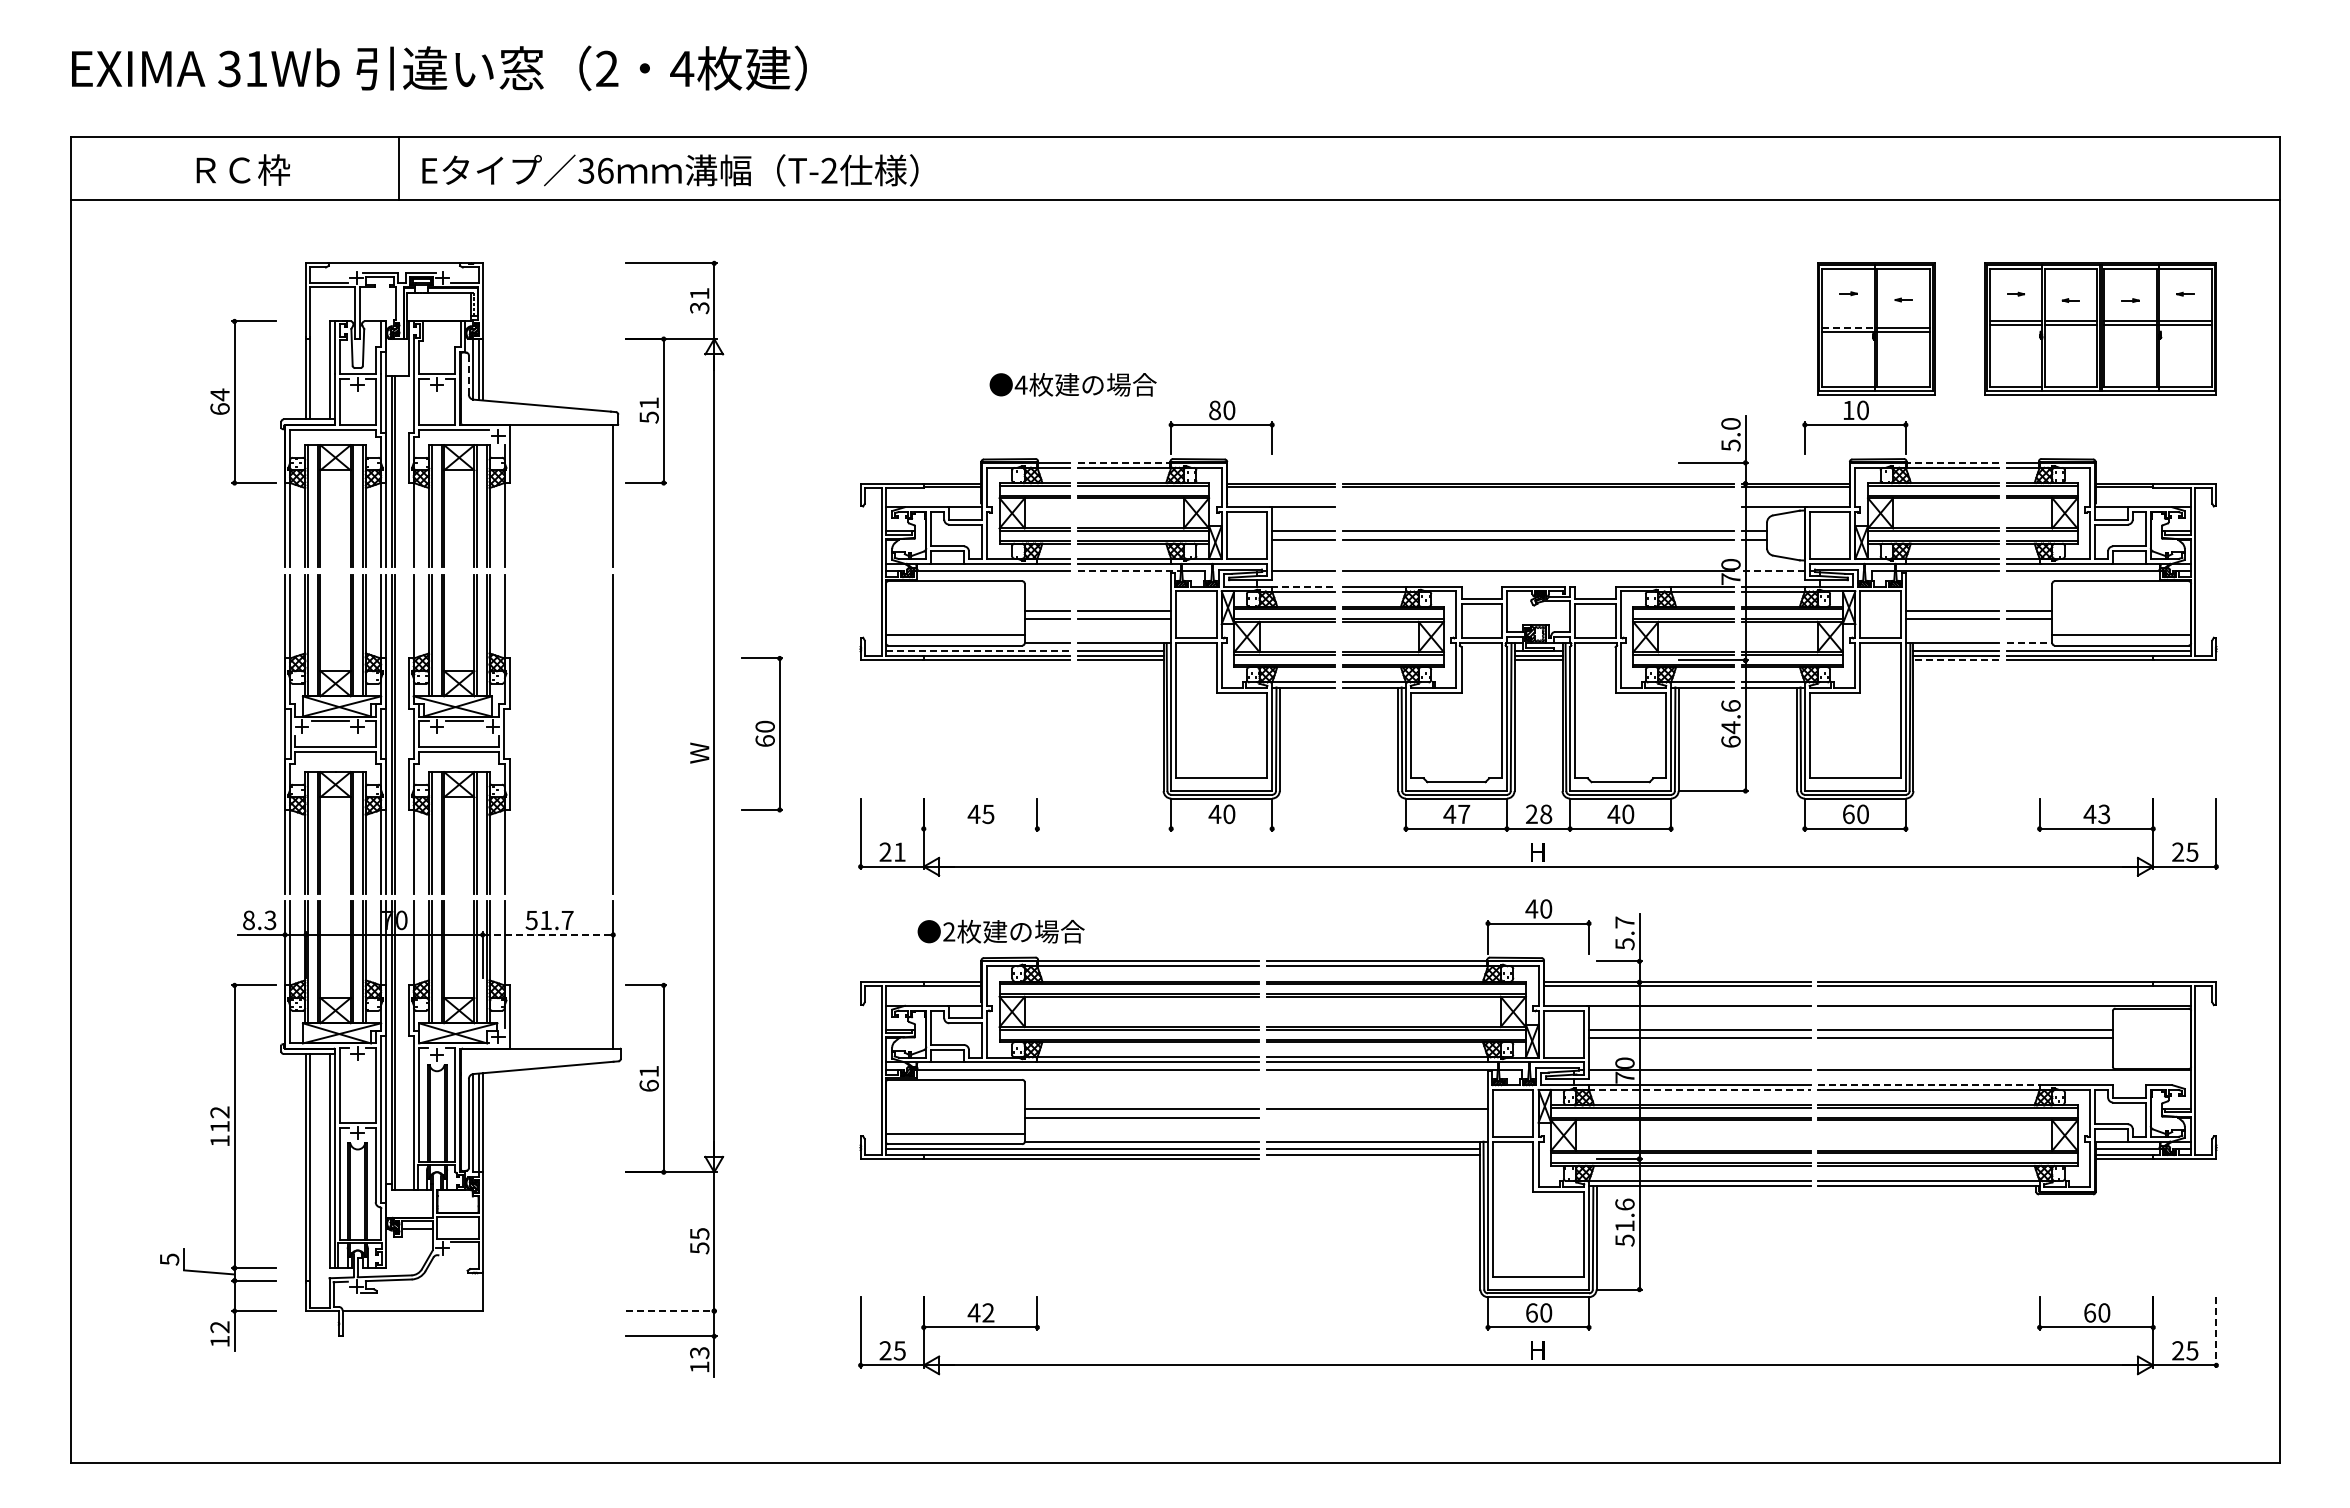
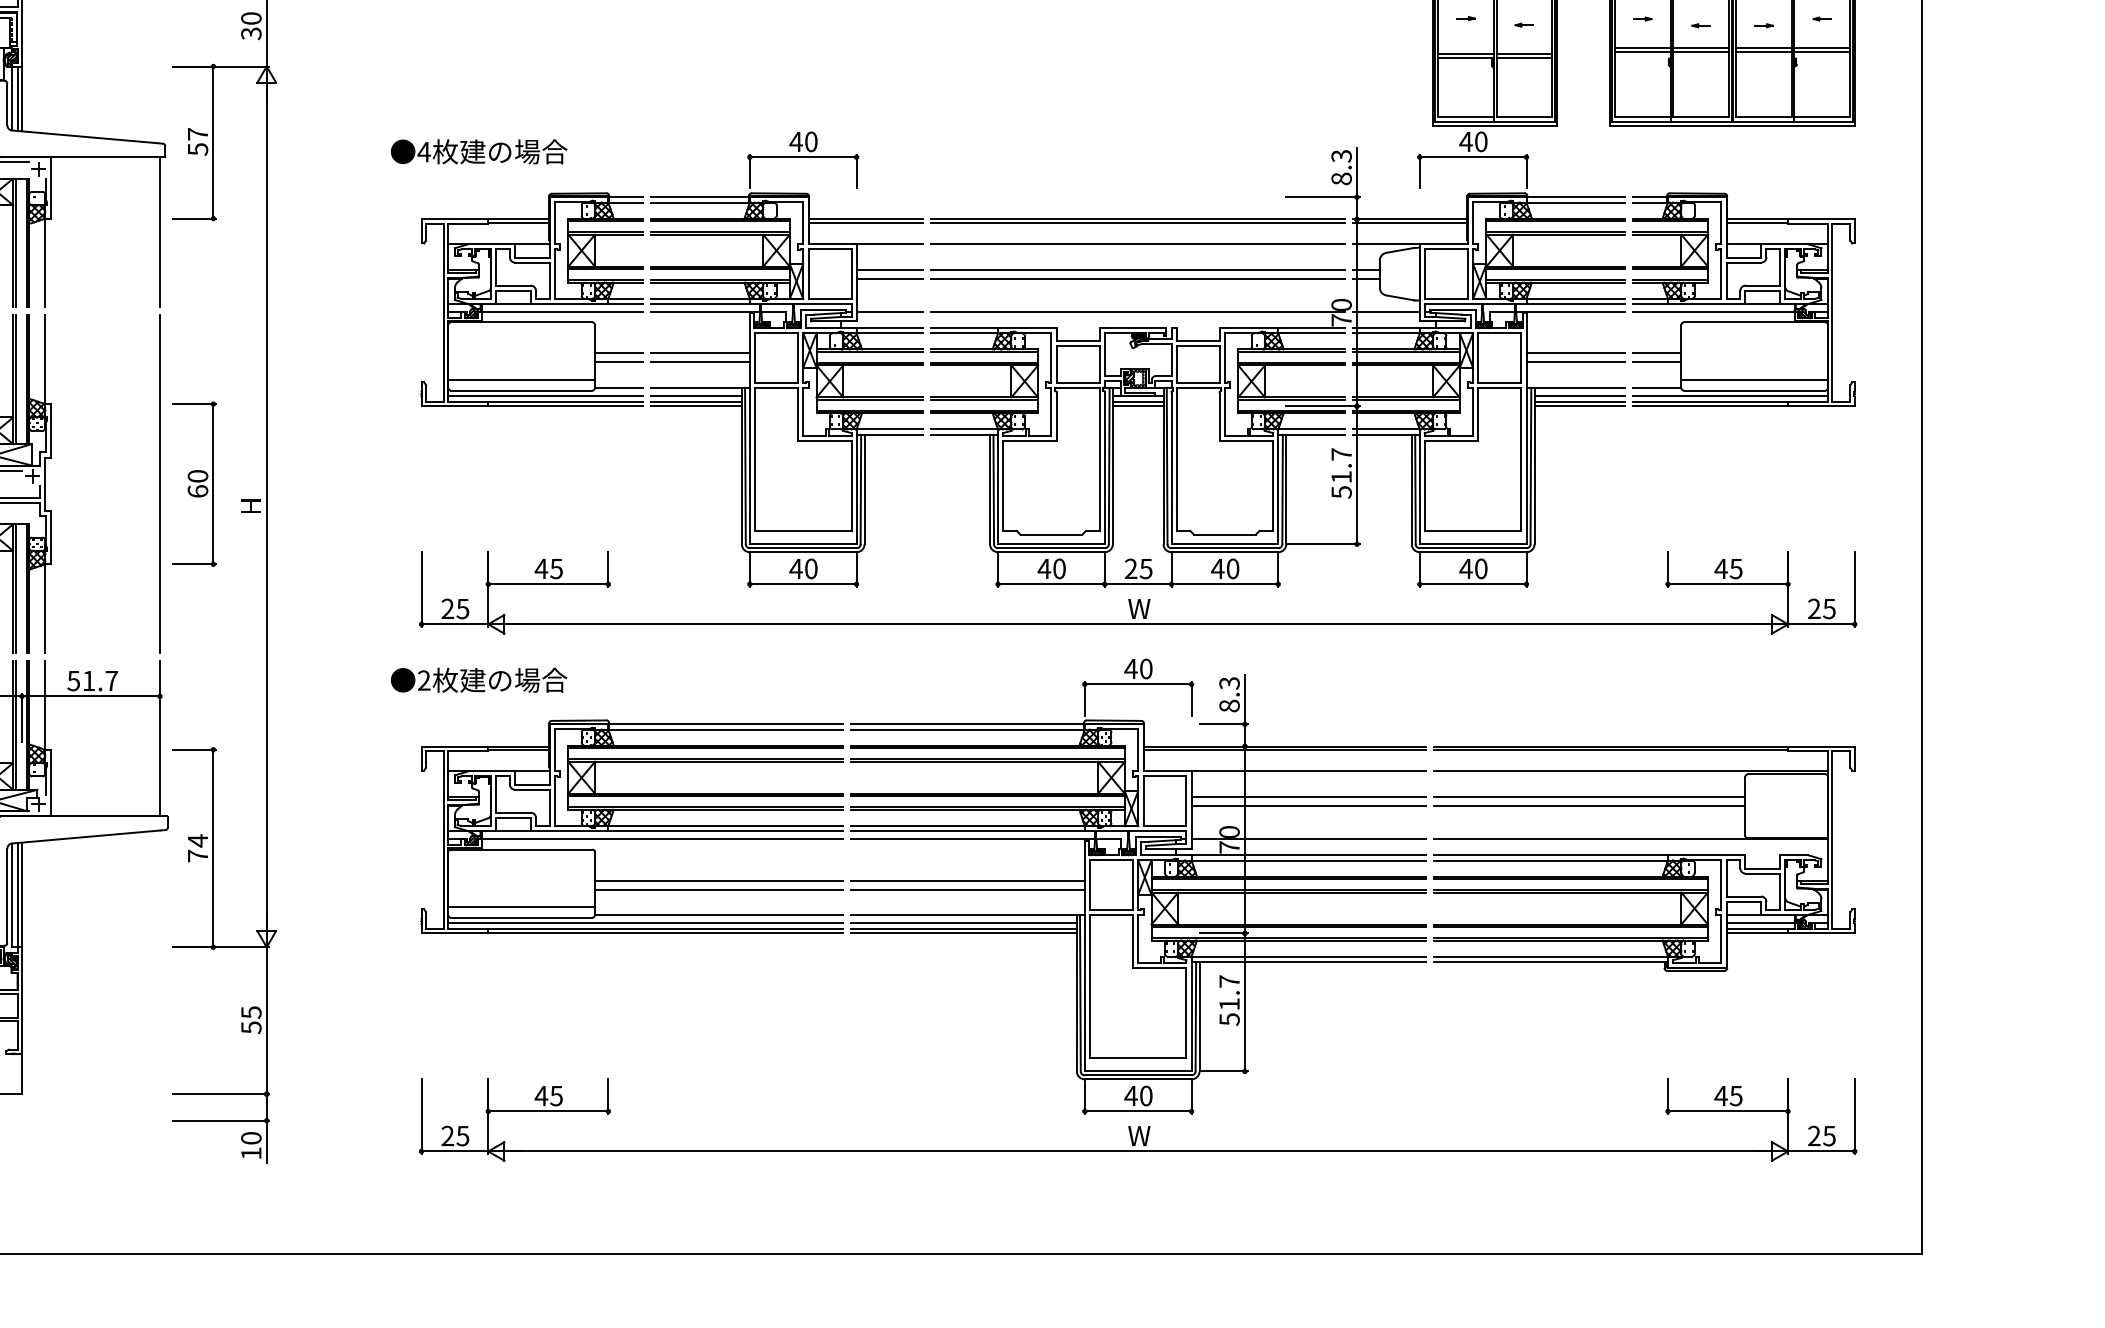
text: (699, 293) -> (251, 18), 31 -> 30
line: (1849, 327) -> (1466, 54), dashed -> solid
line: (468, 374) -> (6, 103), dashed -> solid
text: (1072, 384) -> (478, 151), moved
text: (648, 402) -> (197, 133), 51 -> 57
text: (1214, 410) -> (795, 141), 80 -> 40
text: (1848, 410) -> (1465, 141), 10 -> 40
text: (1730, 434) -> (1341, 167), 5.0 -> 8.3
line: (1124, 462) -> (700, 196), dashed -> solid
line: (1952, 462) -> (1575, 196), dashed -> solid
line: (1538, 507) -> (1138, 244), added
line: (1129, 571) -> (705, 312), dashed -> solid
line: (1773, 571) -> (1386, 312), dashed -> solid
line: (1303, 586) -> (889, 328), dashed -> solid
line: (2029, 643) -> (1657, 388), dashed -> solid
line: (978, 650) -> (546, 395), dashed -> solid
line: (1956, 660) -> (1580, 406), dashed -> solid
text: (1730, 724) -> (1341, 473), 64.6 -> 51.7
part: (761, 734) -> (194, 484), moved
text: (699, 752) -> (251, 503), W -> H
text: (1546, 813) -> (1146, 568), 28 -> 25
text: (2104, 813) -> (1736, 568), 43 -> 45
text: (1464, 814) -> (1059, 569), 47 -> 40
text: (1848, 814) -> (1465, 569), 60 -> 40
line: (980, 828) -> (548, 583), added
line: (1221, 828) -> (803, 583), added
text: (899, 851) -> (462, 608), 21 -> 25
text: (1539, 851) -> (1139, 608), H -> W
text: (1000, 931) -> (478, 680), moved
text: (1624, 933) -> (1229, 694), 5.7 -> 8.3
line: (548, 934) -> (91, 695), dashed -> solid
text: (648, 1078) -> (197, 848), 61 -> 74
line: (1929, 1085) -> (1551, 855), dashed -> solid
line: (1699, 1090) -> (1308, 860), dashed -> solid
line: (1377, 1117) -> (967, 889), added
line: (1373, 1159) -> (963, 933), added
text: (1624, 1204) -> (1229, 981), 51.6 -> 51.7
line: (671, 1311) -> (221, 1094), dashed -> solid
text: (988, 1312) -> (556, 1095), 42 -> 45
text: (1531, 1312) -> (1130, 1095), 60 -> 40
text: (2096, 1312) -> (1728, 1095), 60 -> 45
line: (2216, 1333) -> (1854, 1117), dashed -> solid
text: (1539, 1350) -> (1139, 1135), H -> W
text: (699, 1352) -> (251, 1137), 13 -> 10

